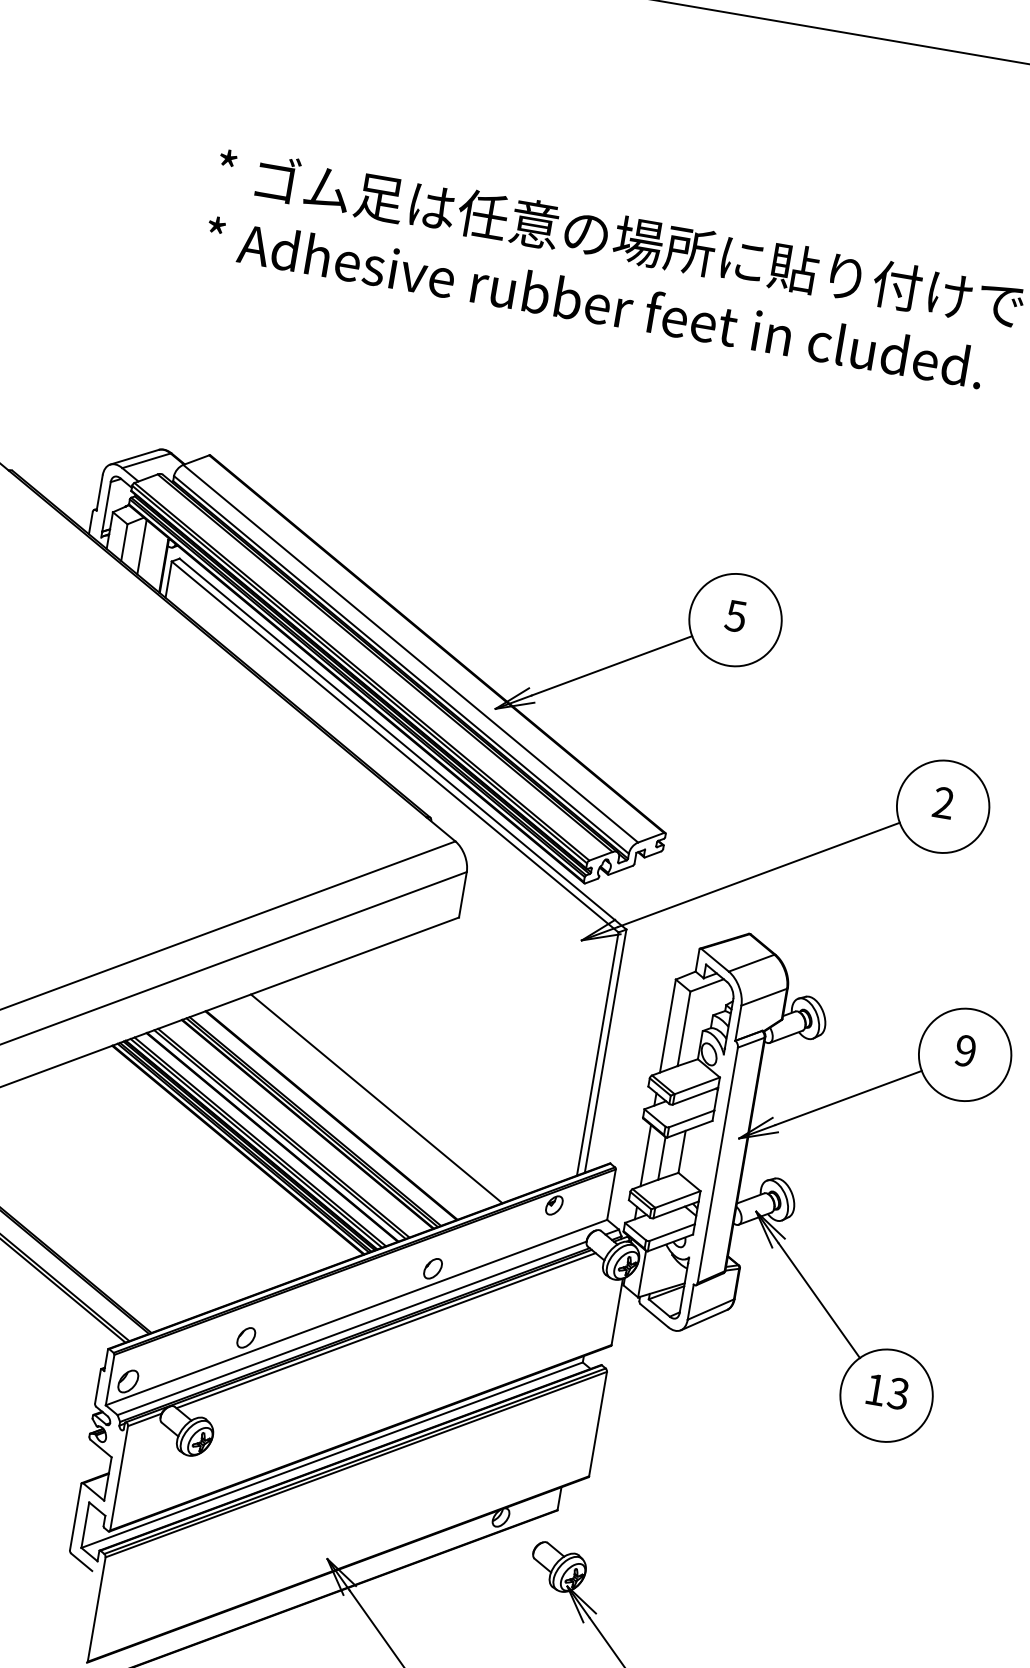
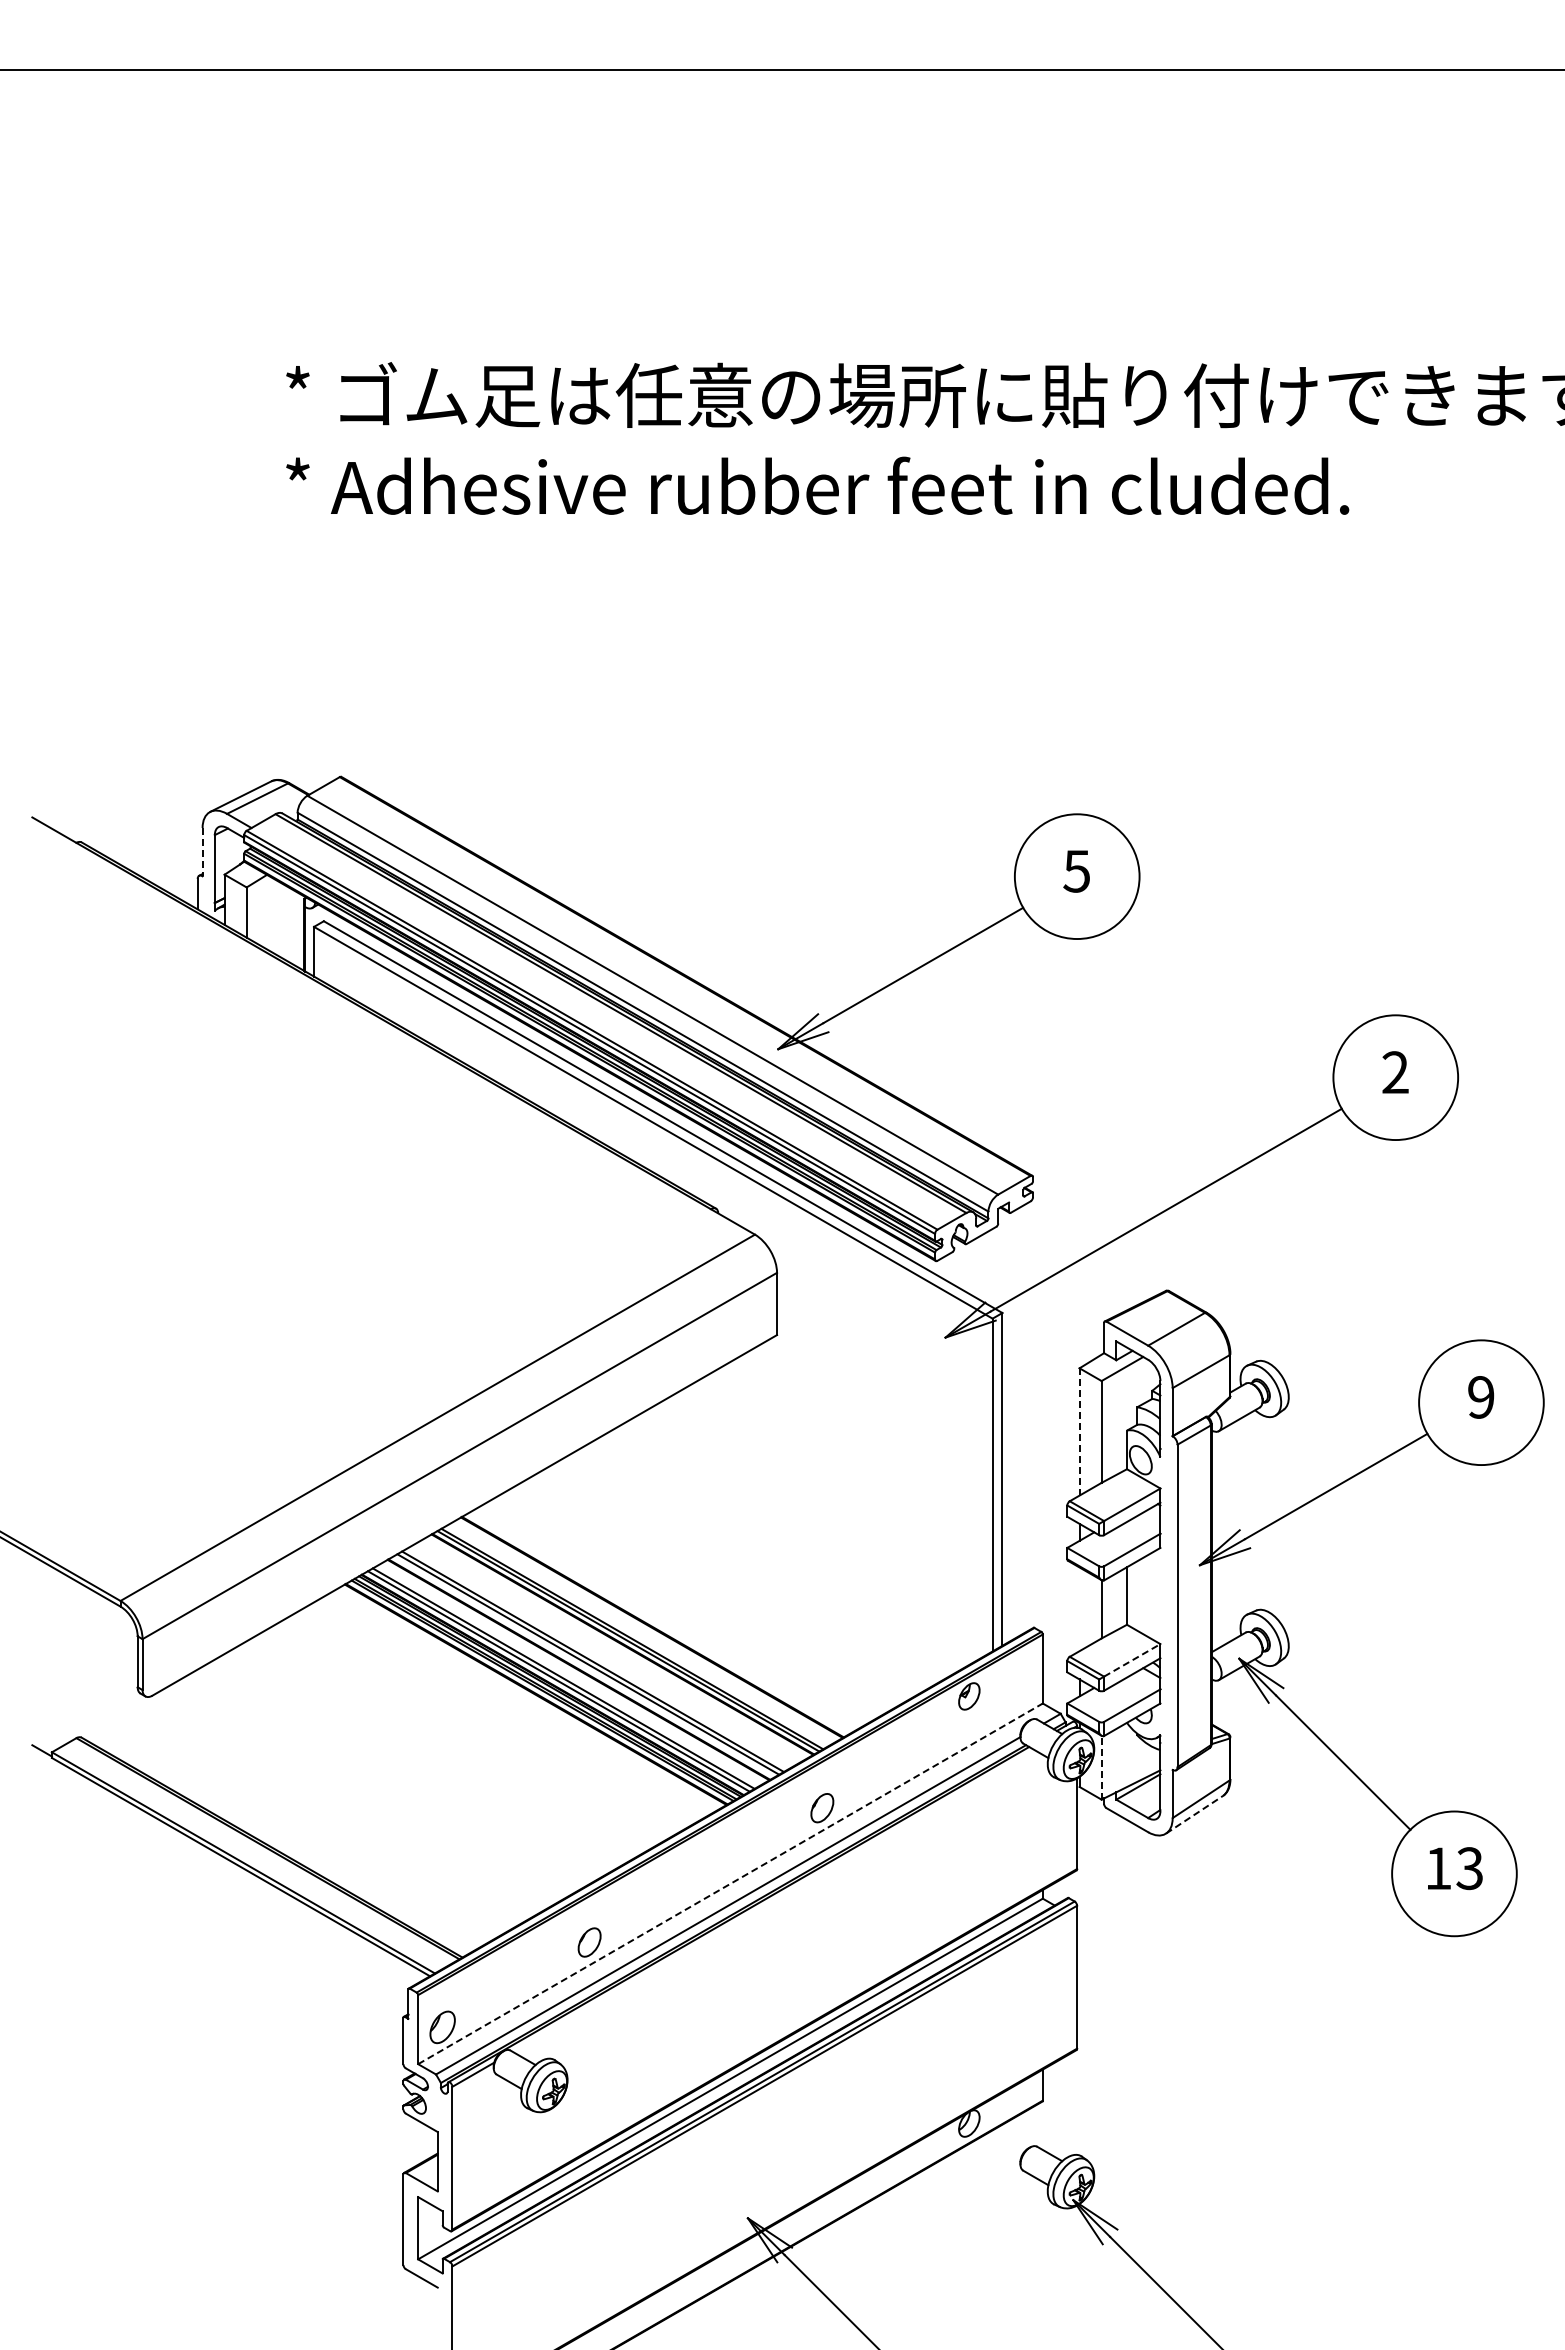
line: (99, 493) -> (202, 852), solid -> dashed
line: (142, 547) -> (271, 914), removed
line: (667, 1025) -> (1079, 1431), solid -> dashed
line: (376, 1098) -> (708, 1594), removed
line: (645, 1155) -> (1079, 1609), removed
line: (678, 1199) -> (1132, 1660), solid -> dashed
line: (642, 1273) -> (1101, 1767), solid -> dashed
line: (356, 1312) -> (730, 1883), solid -> dashed
line: (704, 1319) -> (1194, 1814), solid -> dashed
line: (385, 1330) -> (773, 1900), removed

